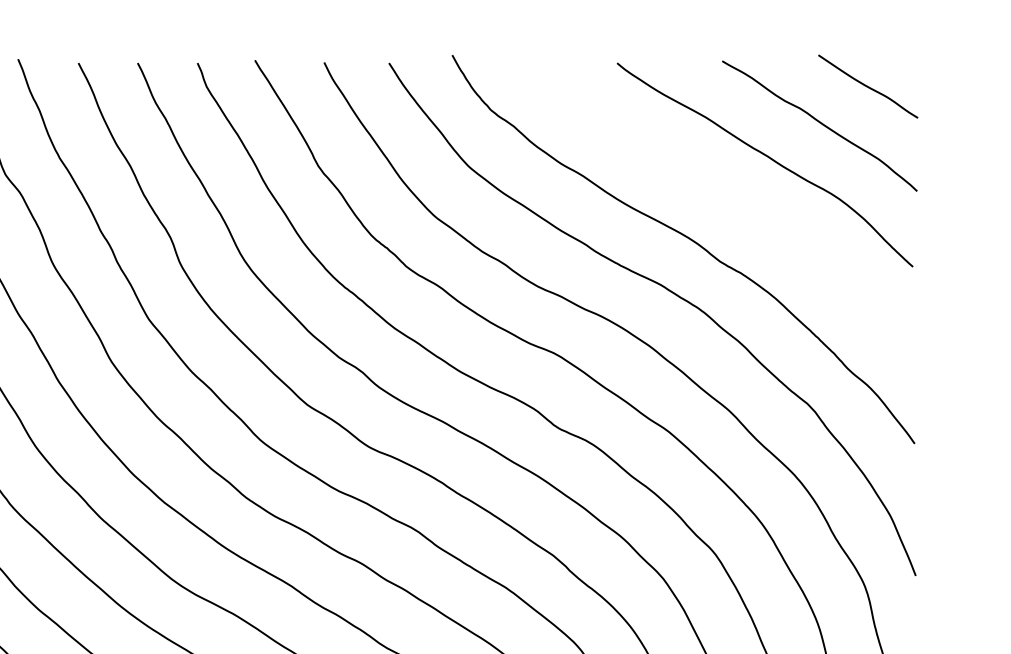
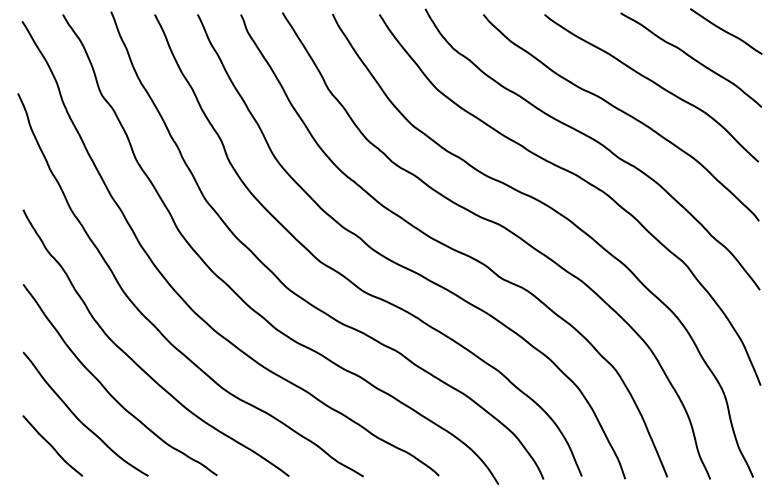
curve: (726, 199) -> (623, 113), added

